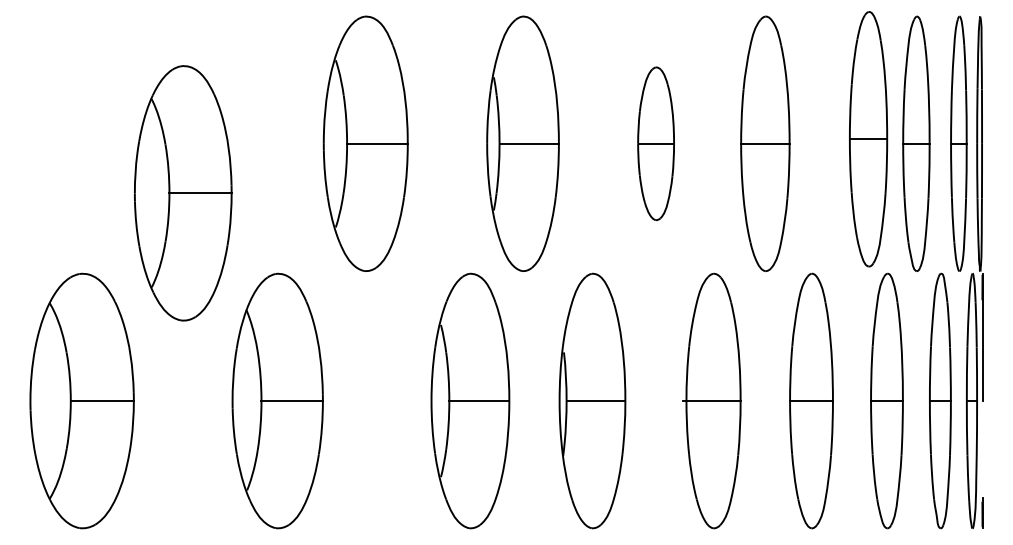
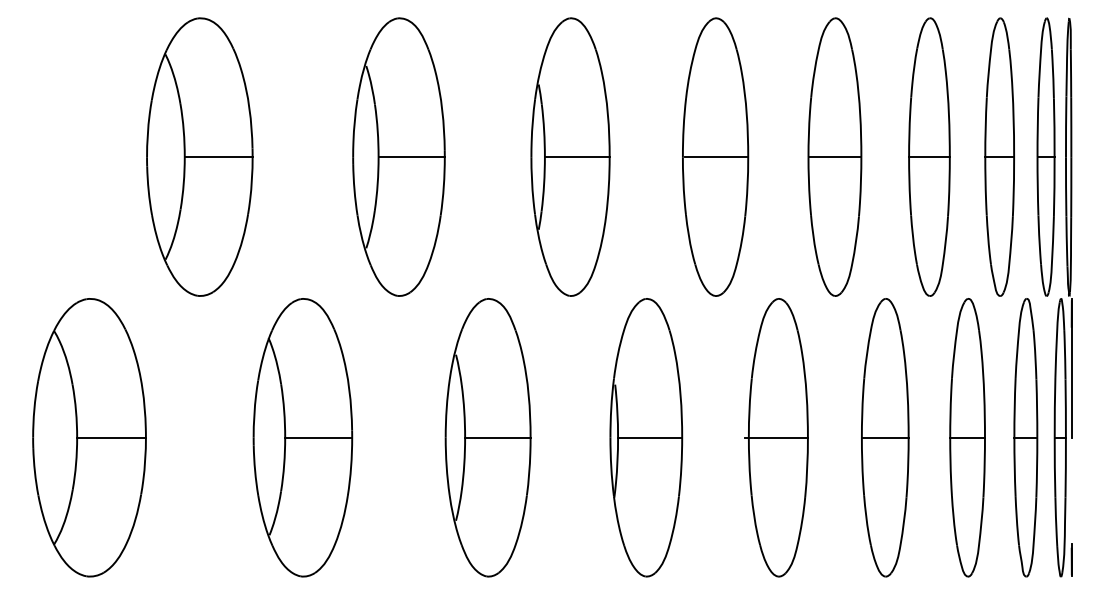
part: (868, 138) -> (929, 156), moved
part: (655, 143) -> (715, 156), size x1.67
part: (182, 192) -> (199, 156), moved
part: (469, 400) -> (487, 437), moved

